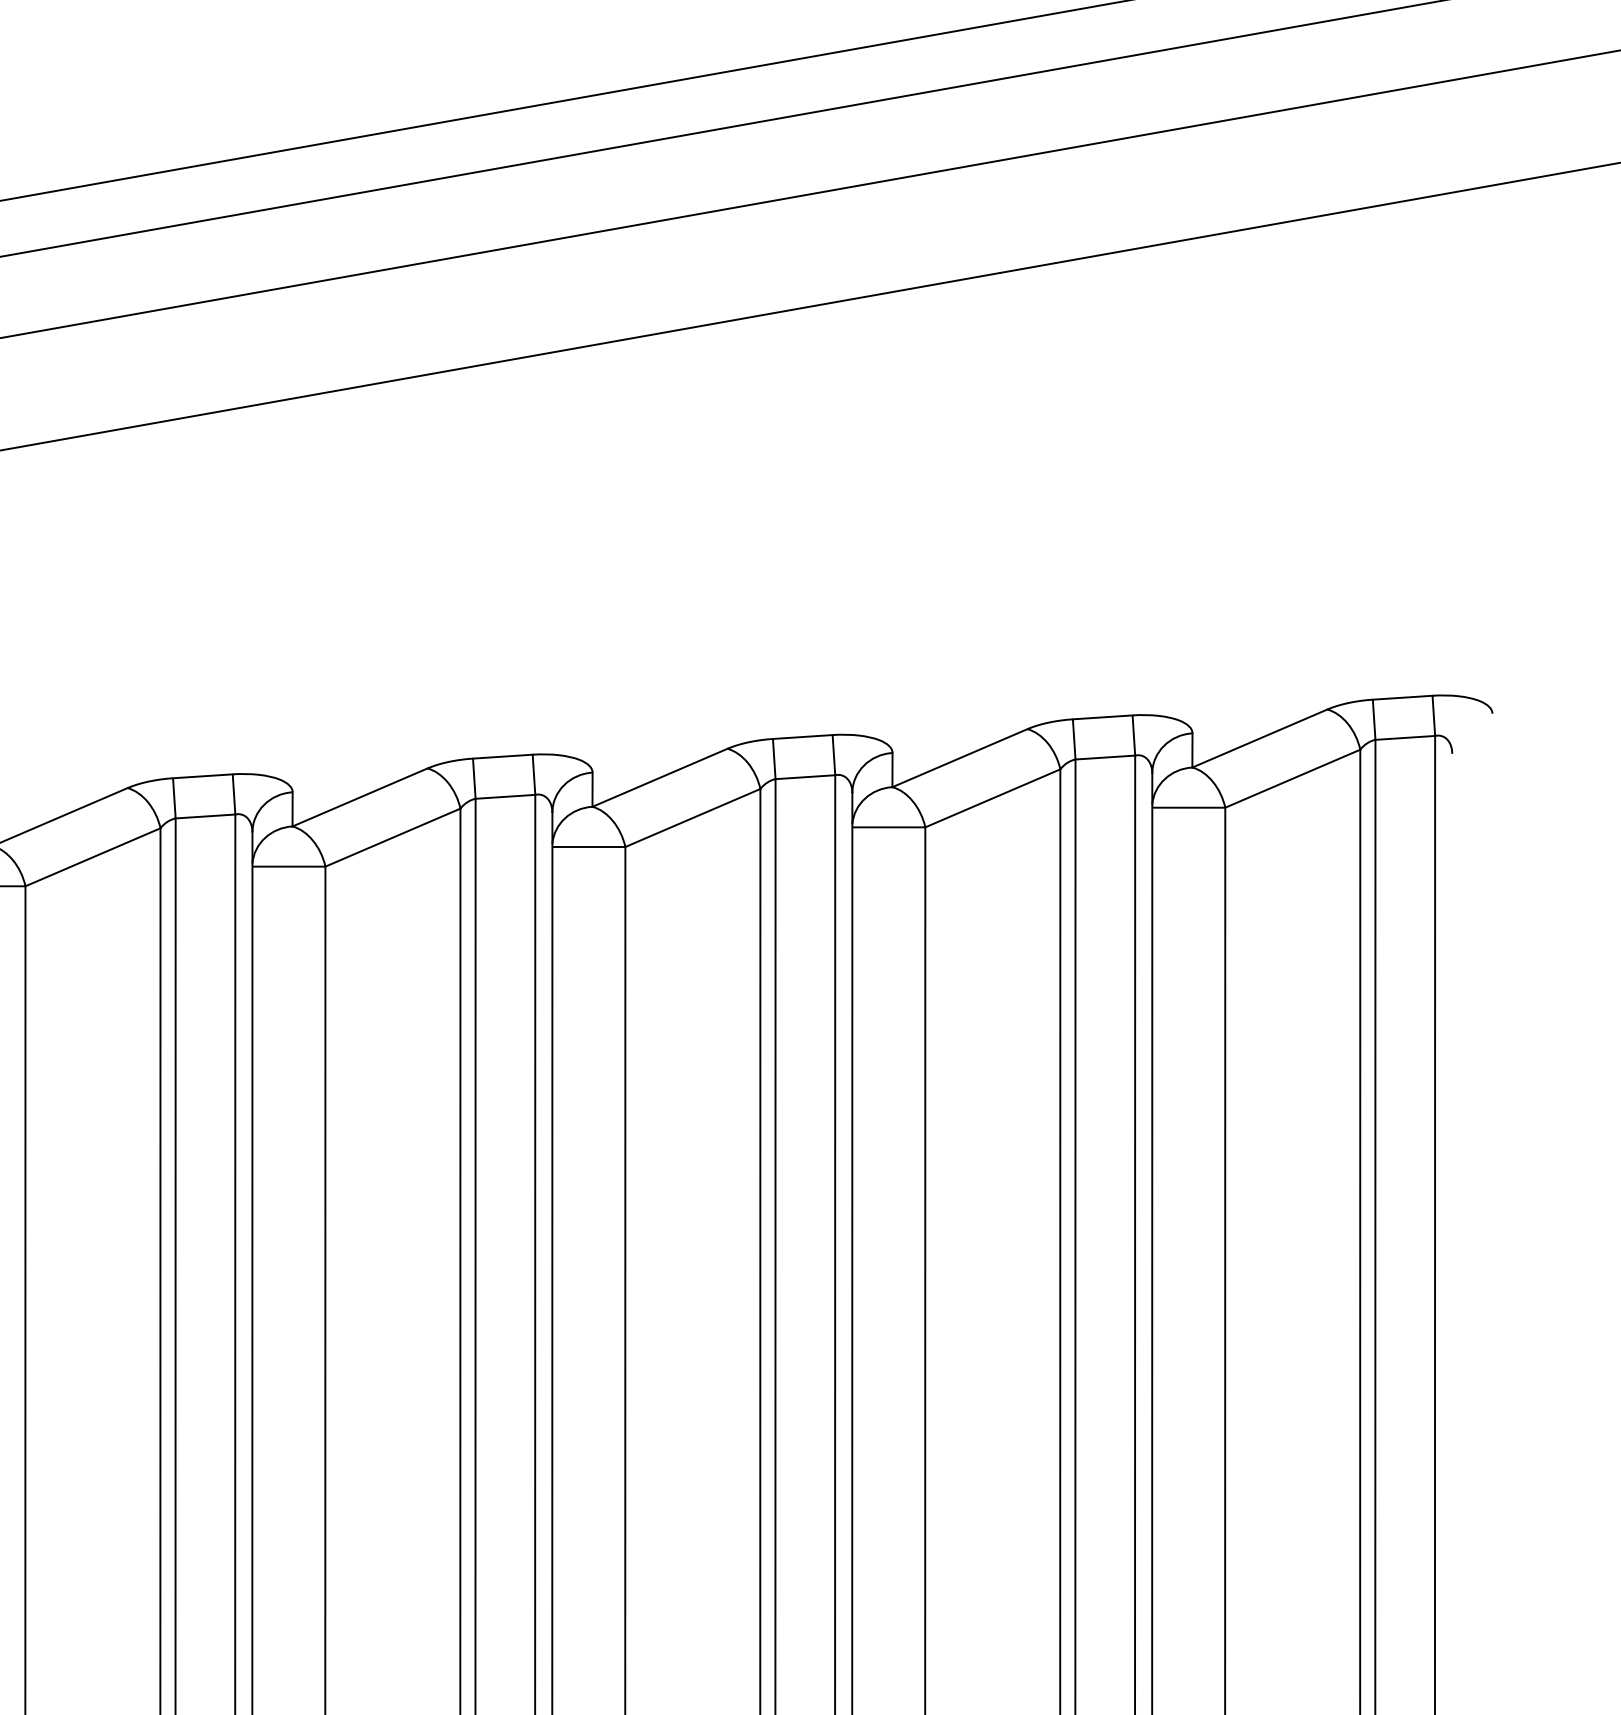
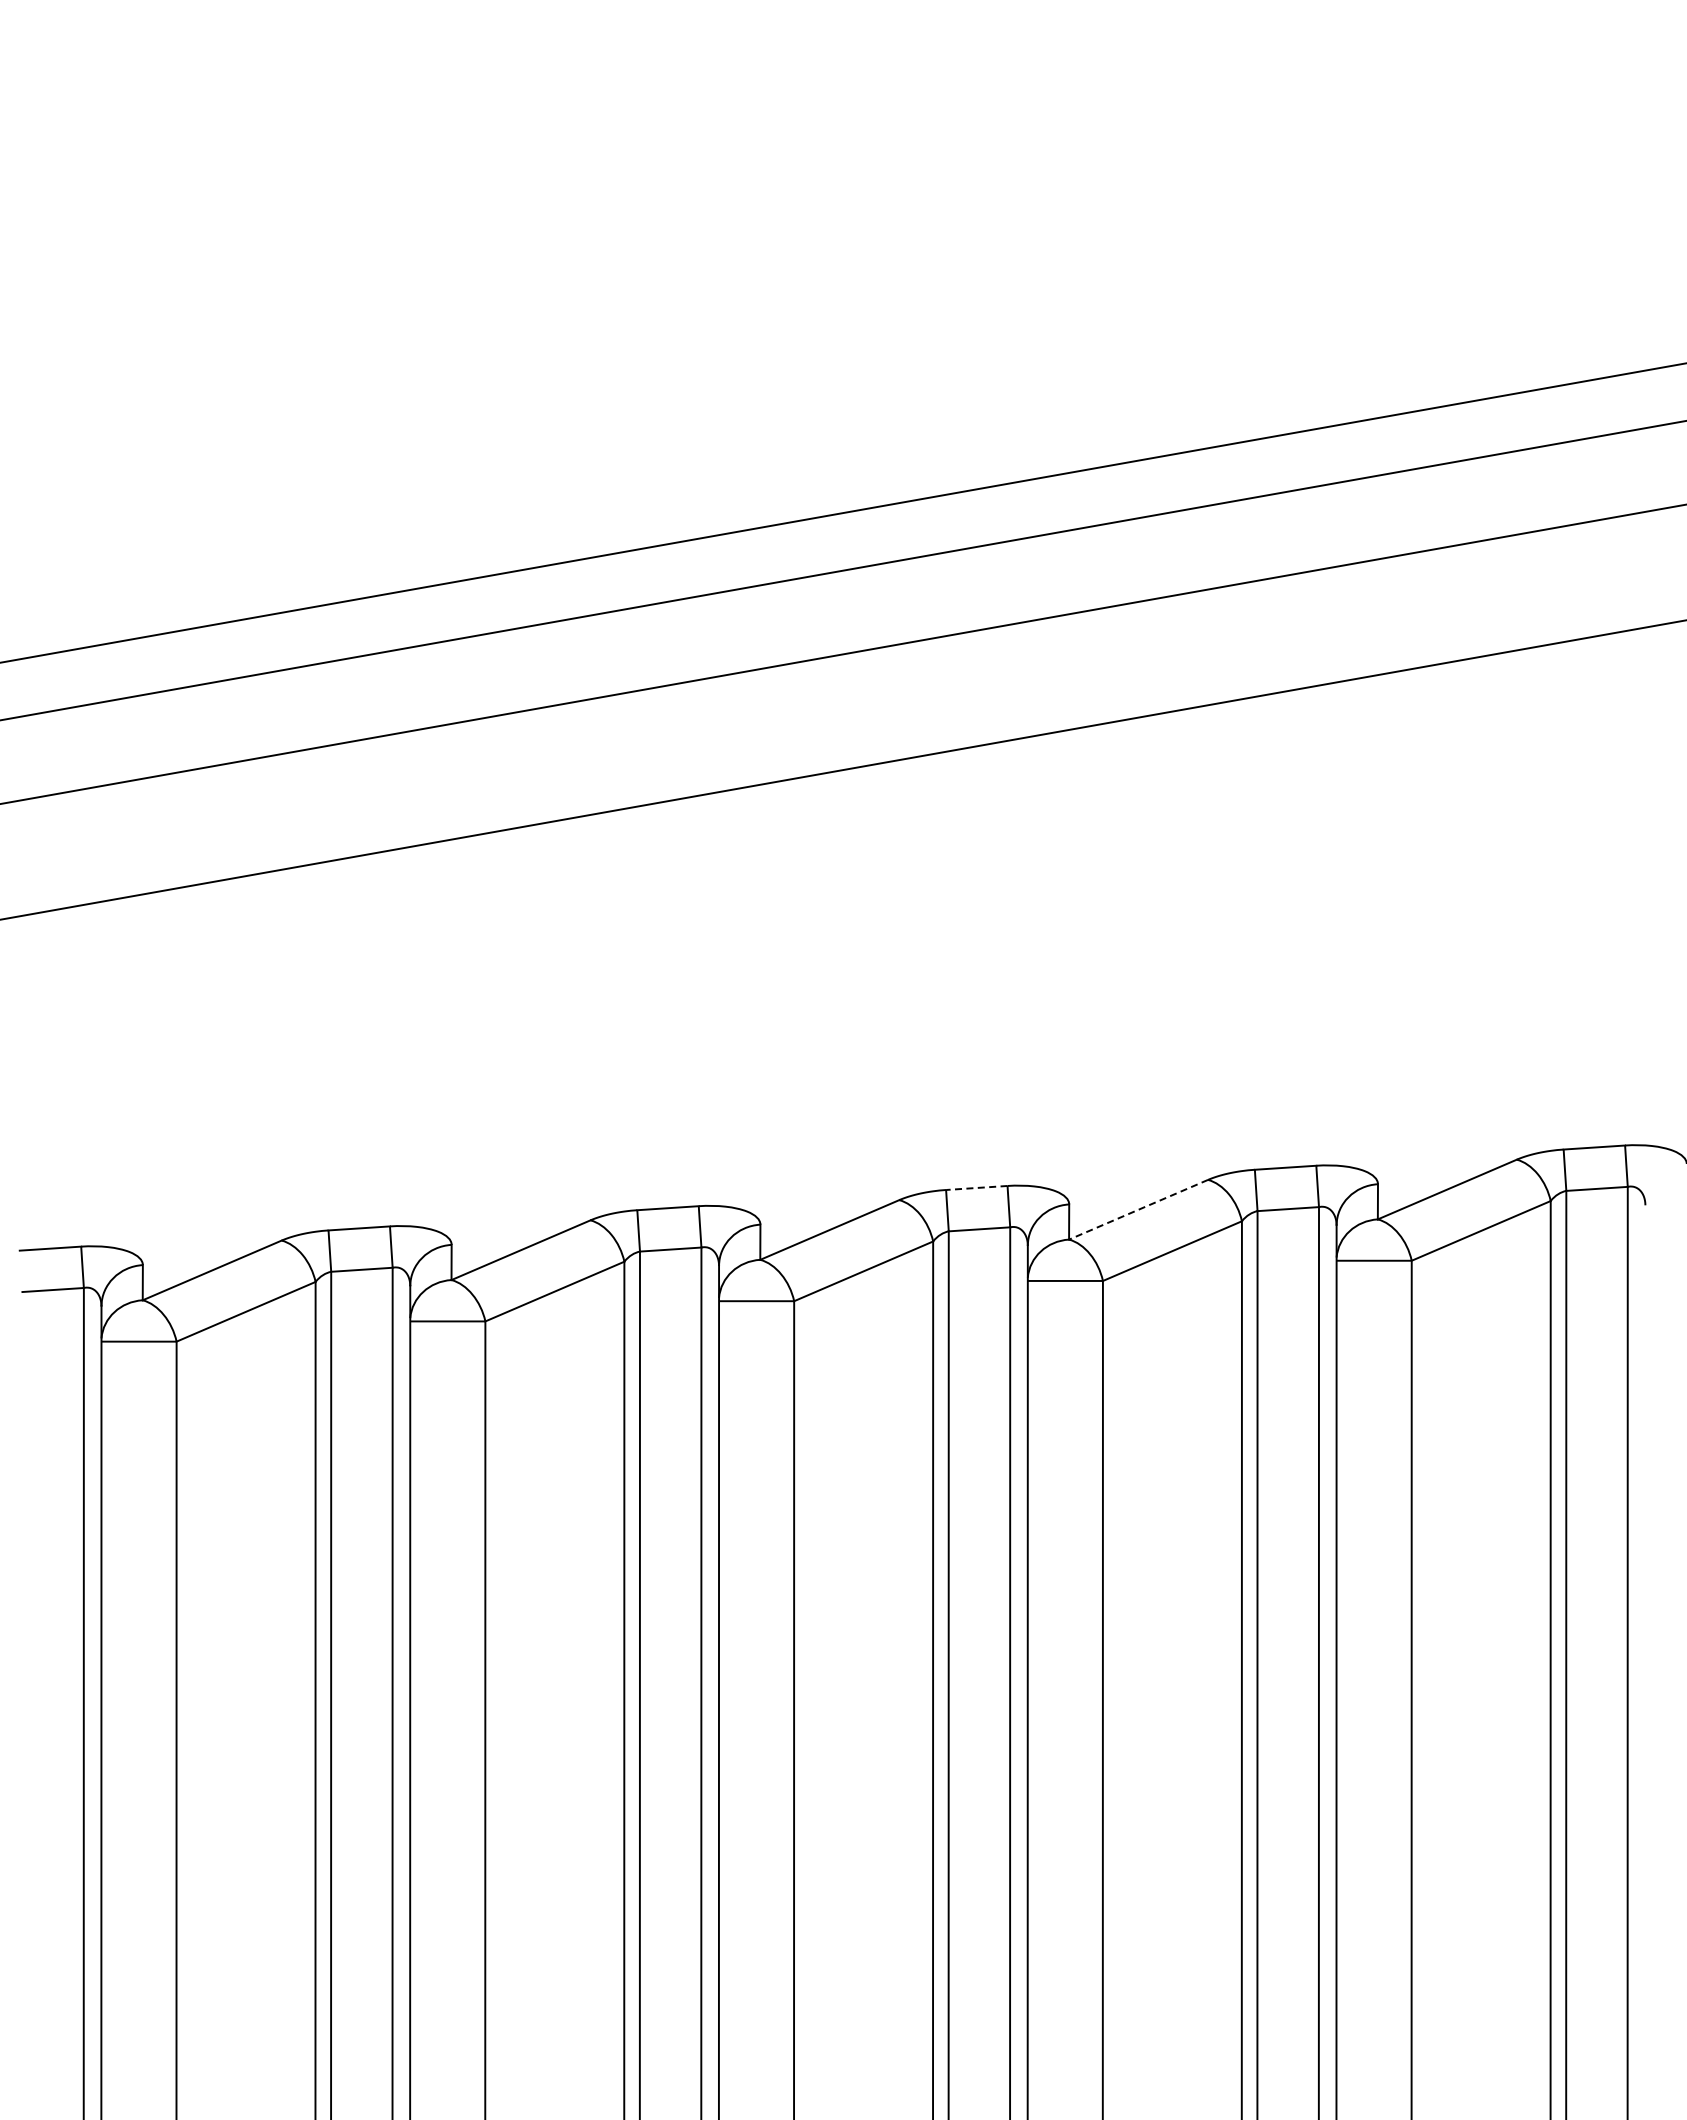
line: (802, 736) -> (976, 1187), solid -> dashed
line: (959, 757) -> (1138, 1209), solid -> dashed

